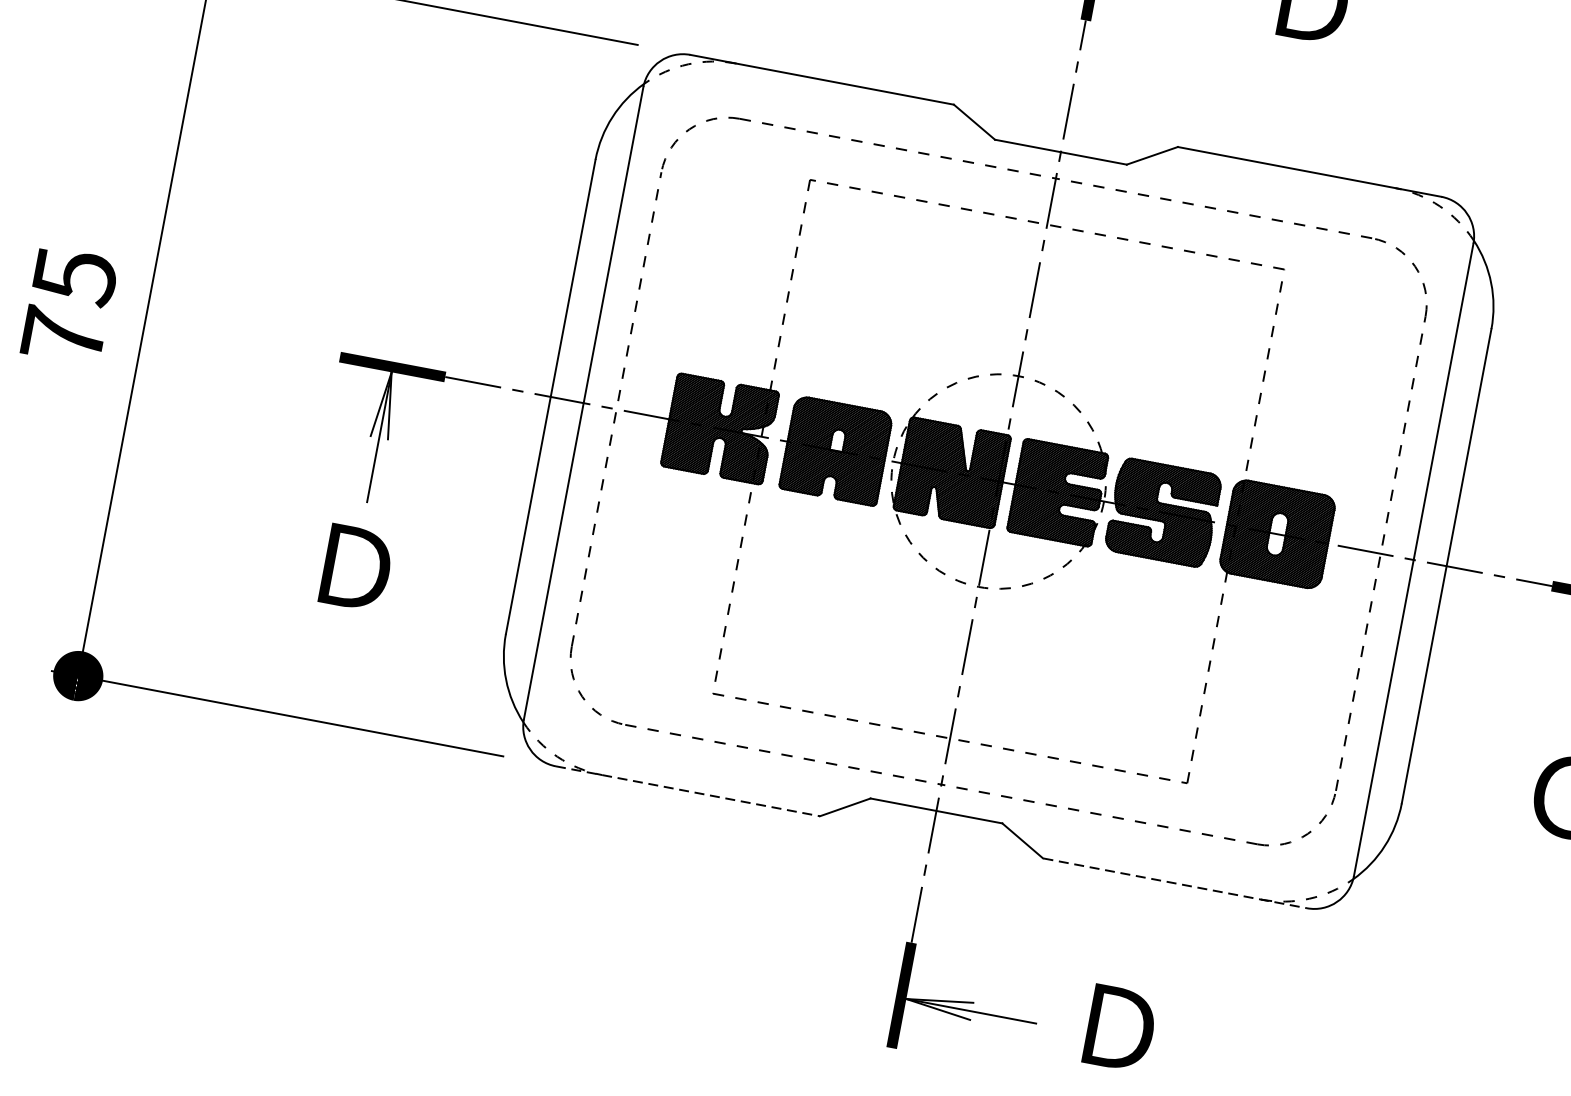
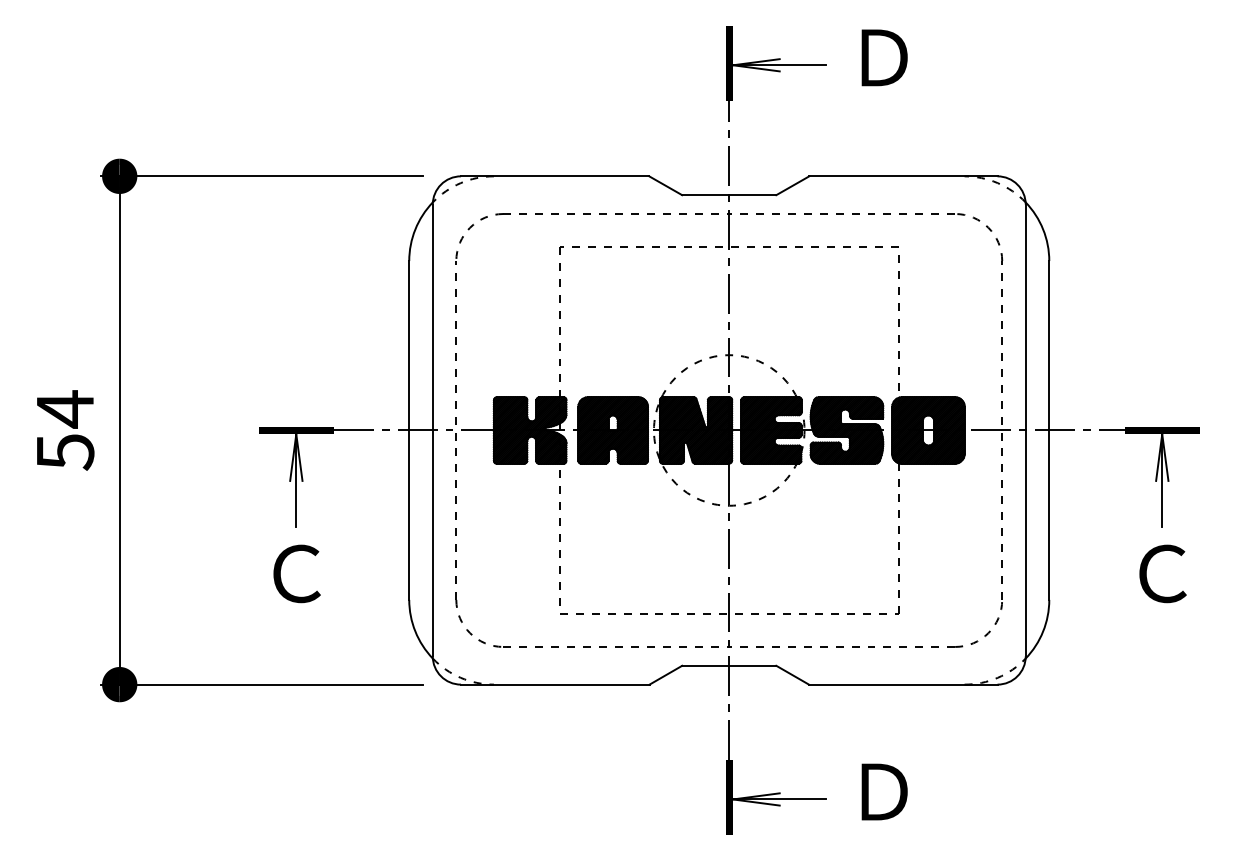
text: (69, 306) -> (65, 430), 75 -> 54
text: (355, 567) -> (296, 573), Ｄ -> Ｃ
line: (688, 791) -> (555, 684), dashed -> solid
line: (1175, 883) -> (903, 684), dashed -> solid

